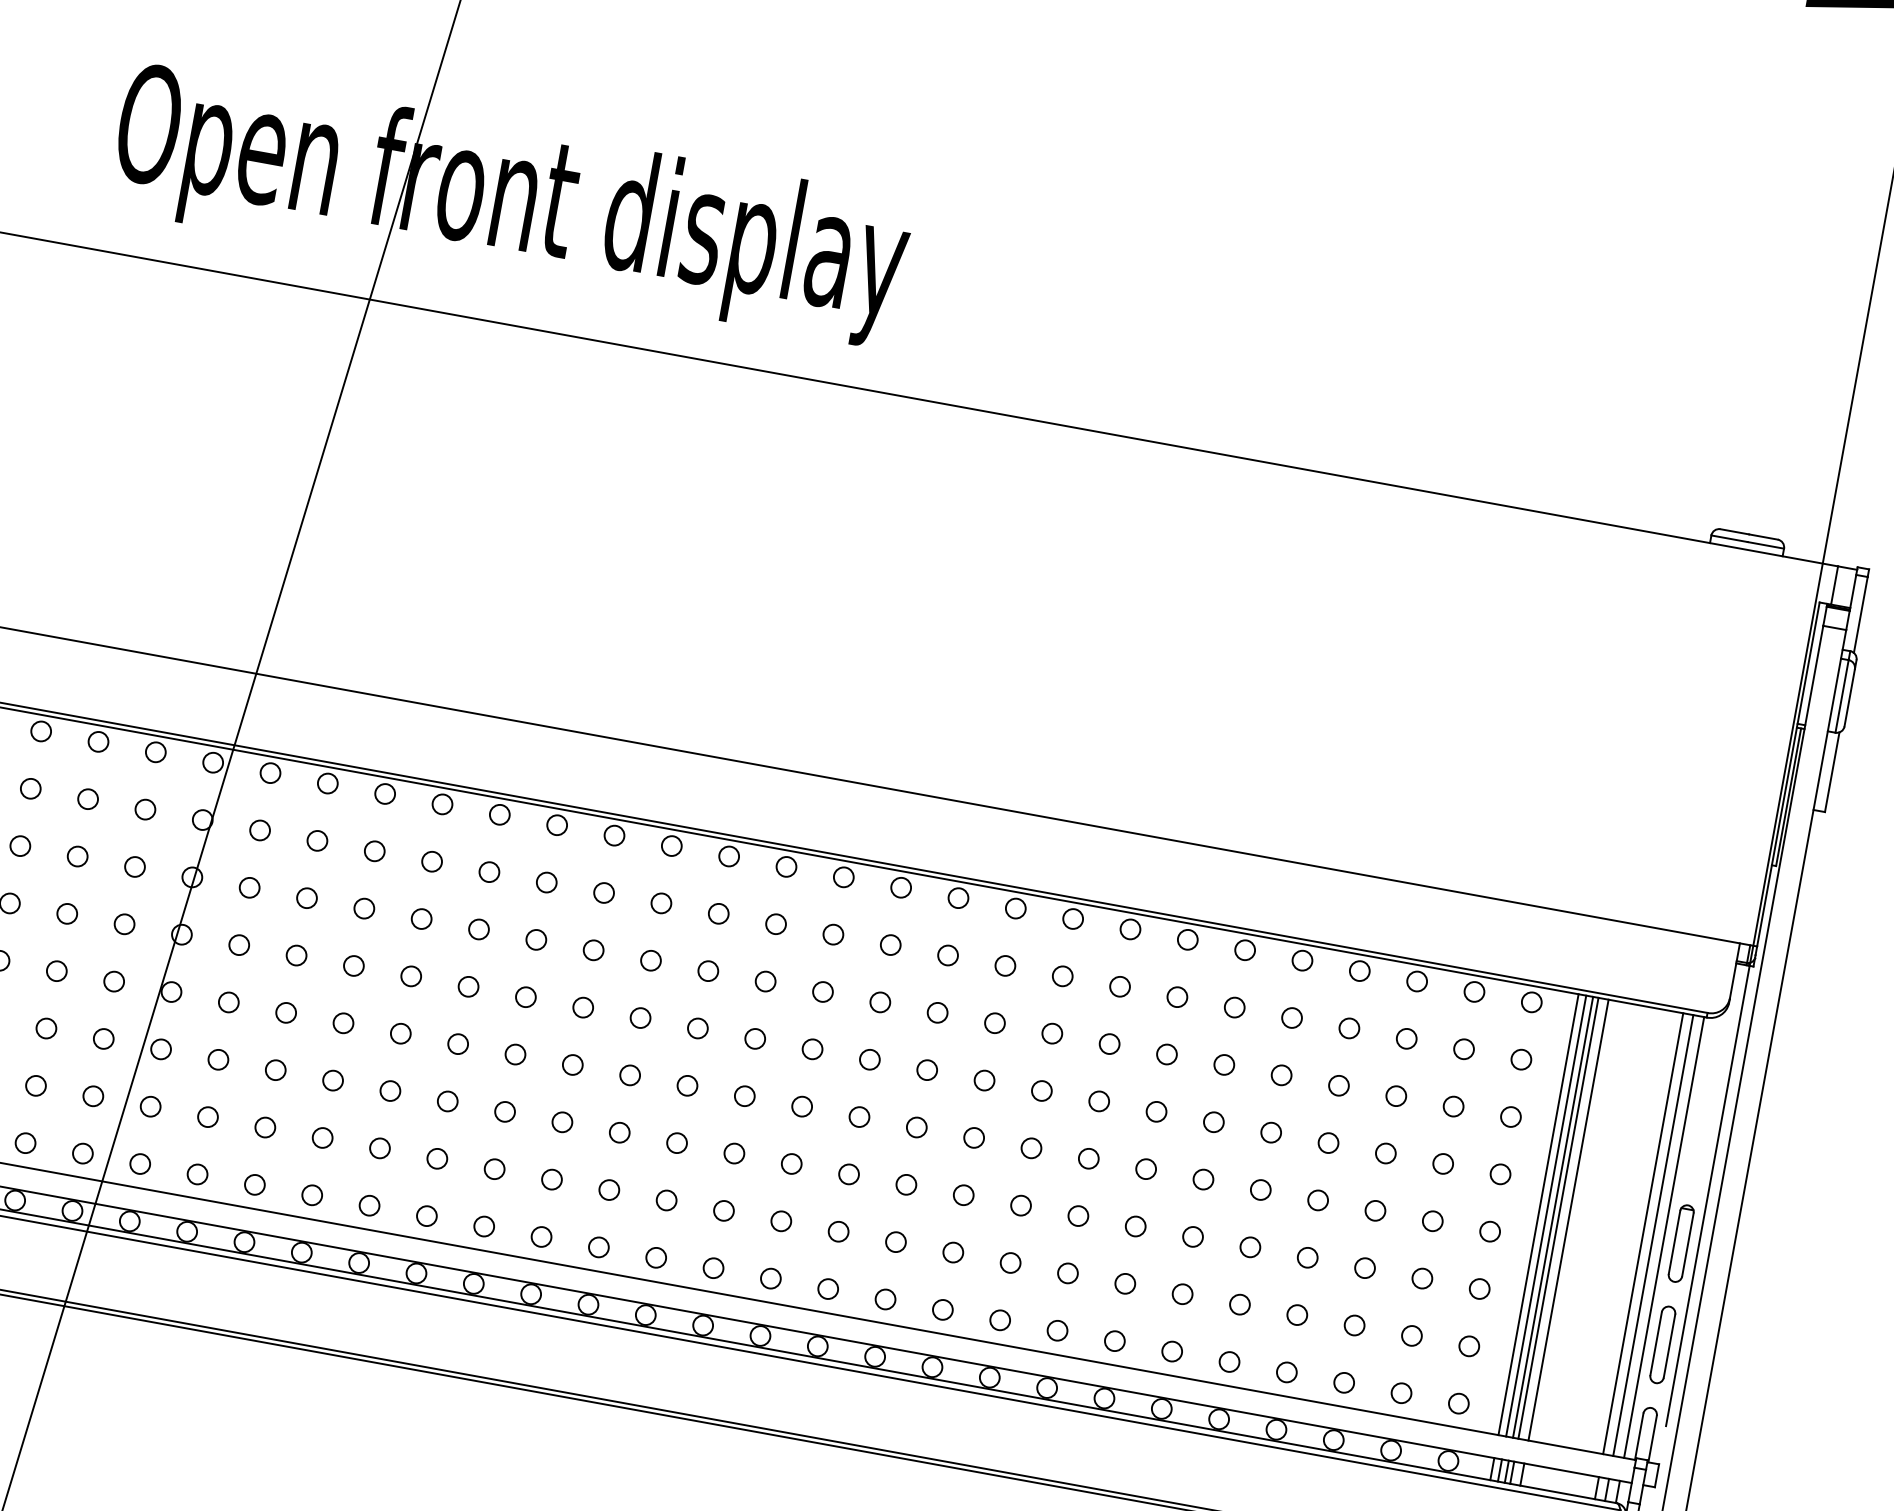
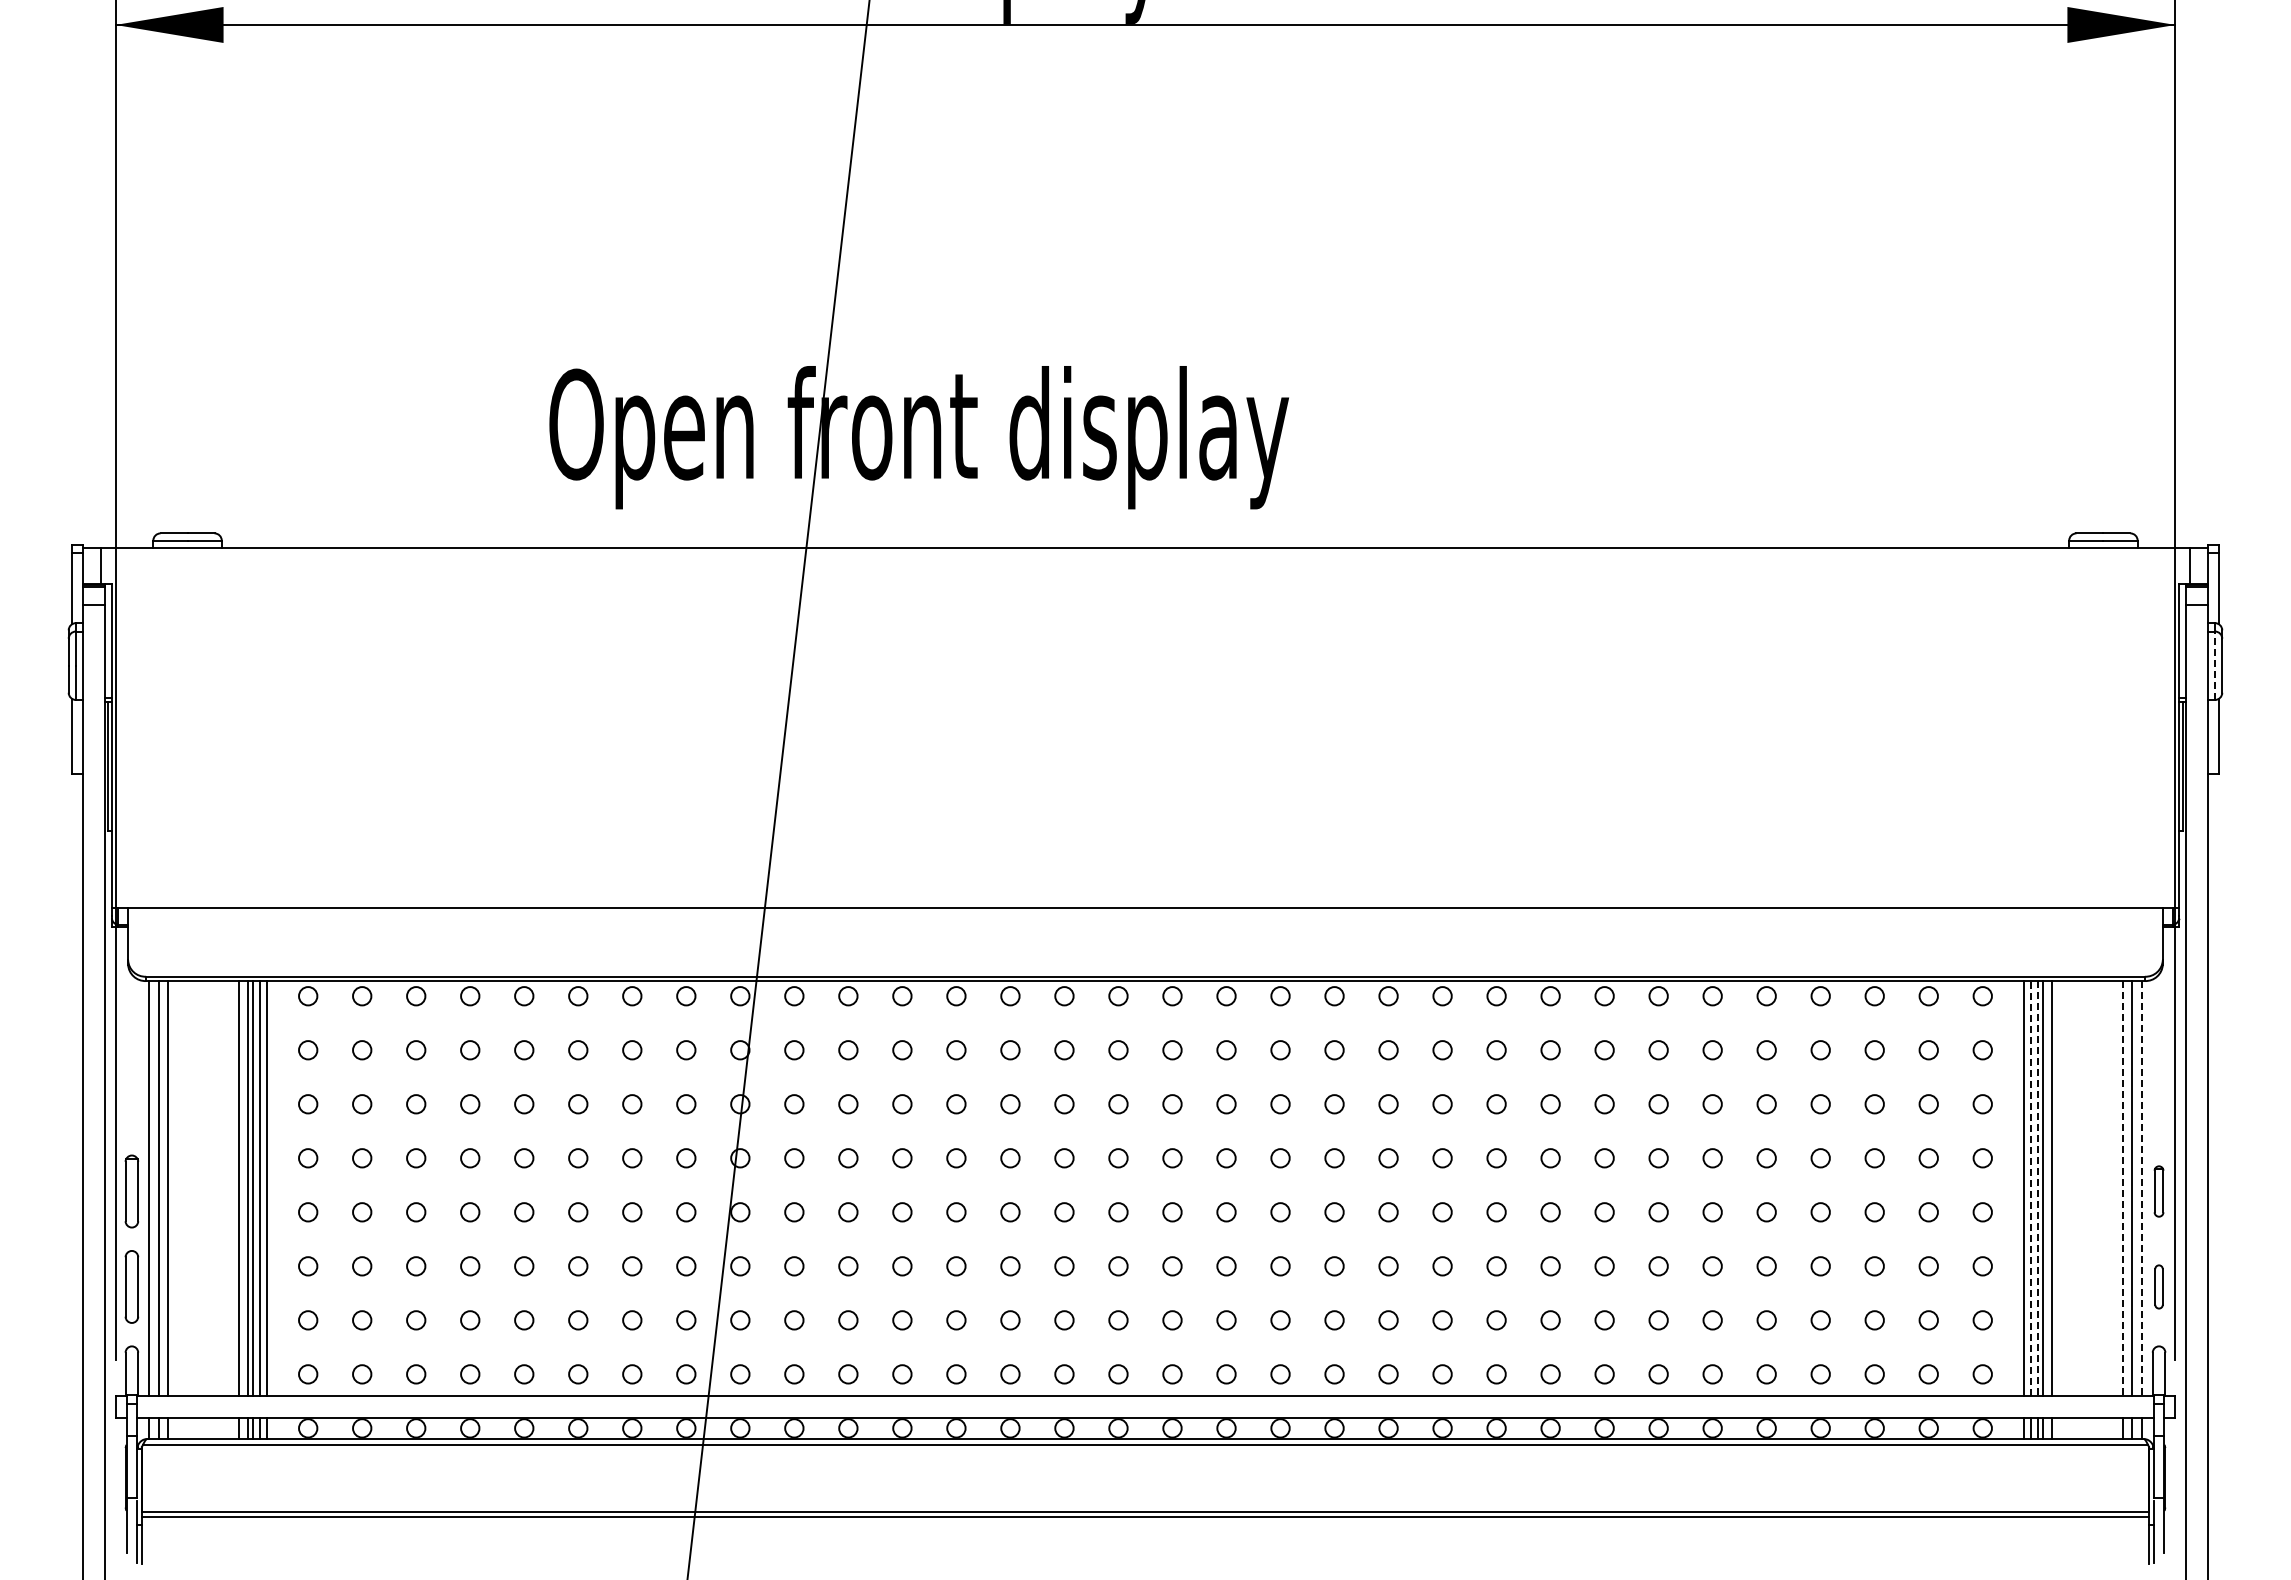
line: (1842, 696) -> (2215, 665), solid -> dashed
line: (1546, 1215) -> (2031, 1188), solid -> dashed
line: (1552, 1216) -> (2037, 1188), solid -> dashed
line: (1643, 1233) -> (2122, 1188), solid -> dashed
line: (1664, 1237) -> (2142, 1188), solid -> dashed
part: (1680, 1243) -> (2158, 1191), size x0.7
part: (1662, 1344) -> (2158, 1286), size x0.6

